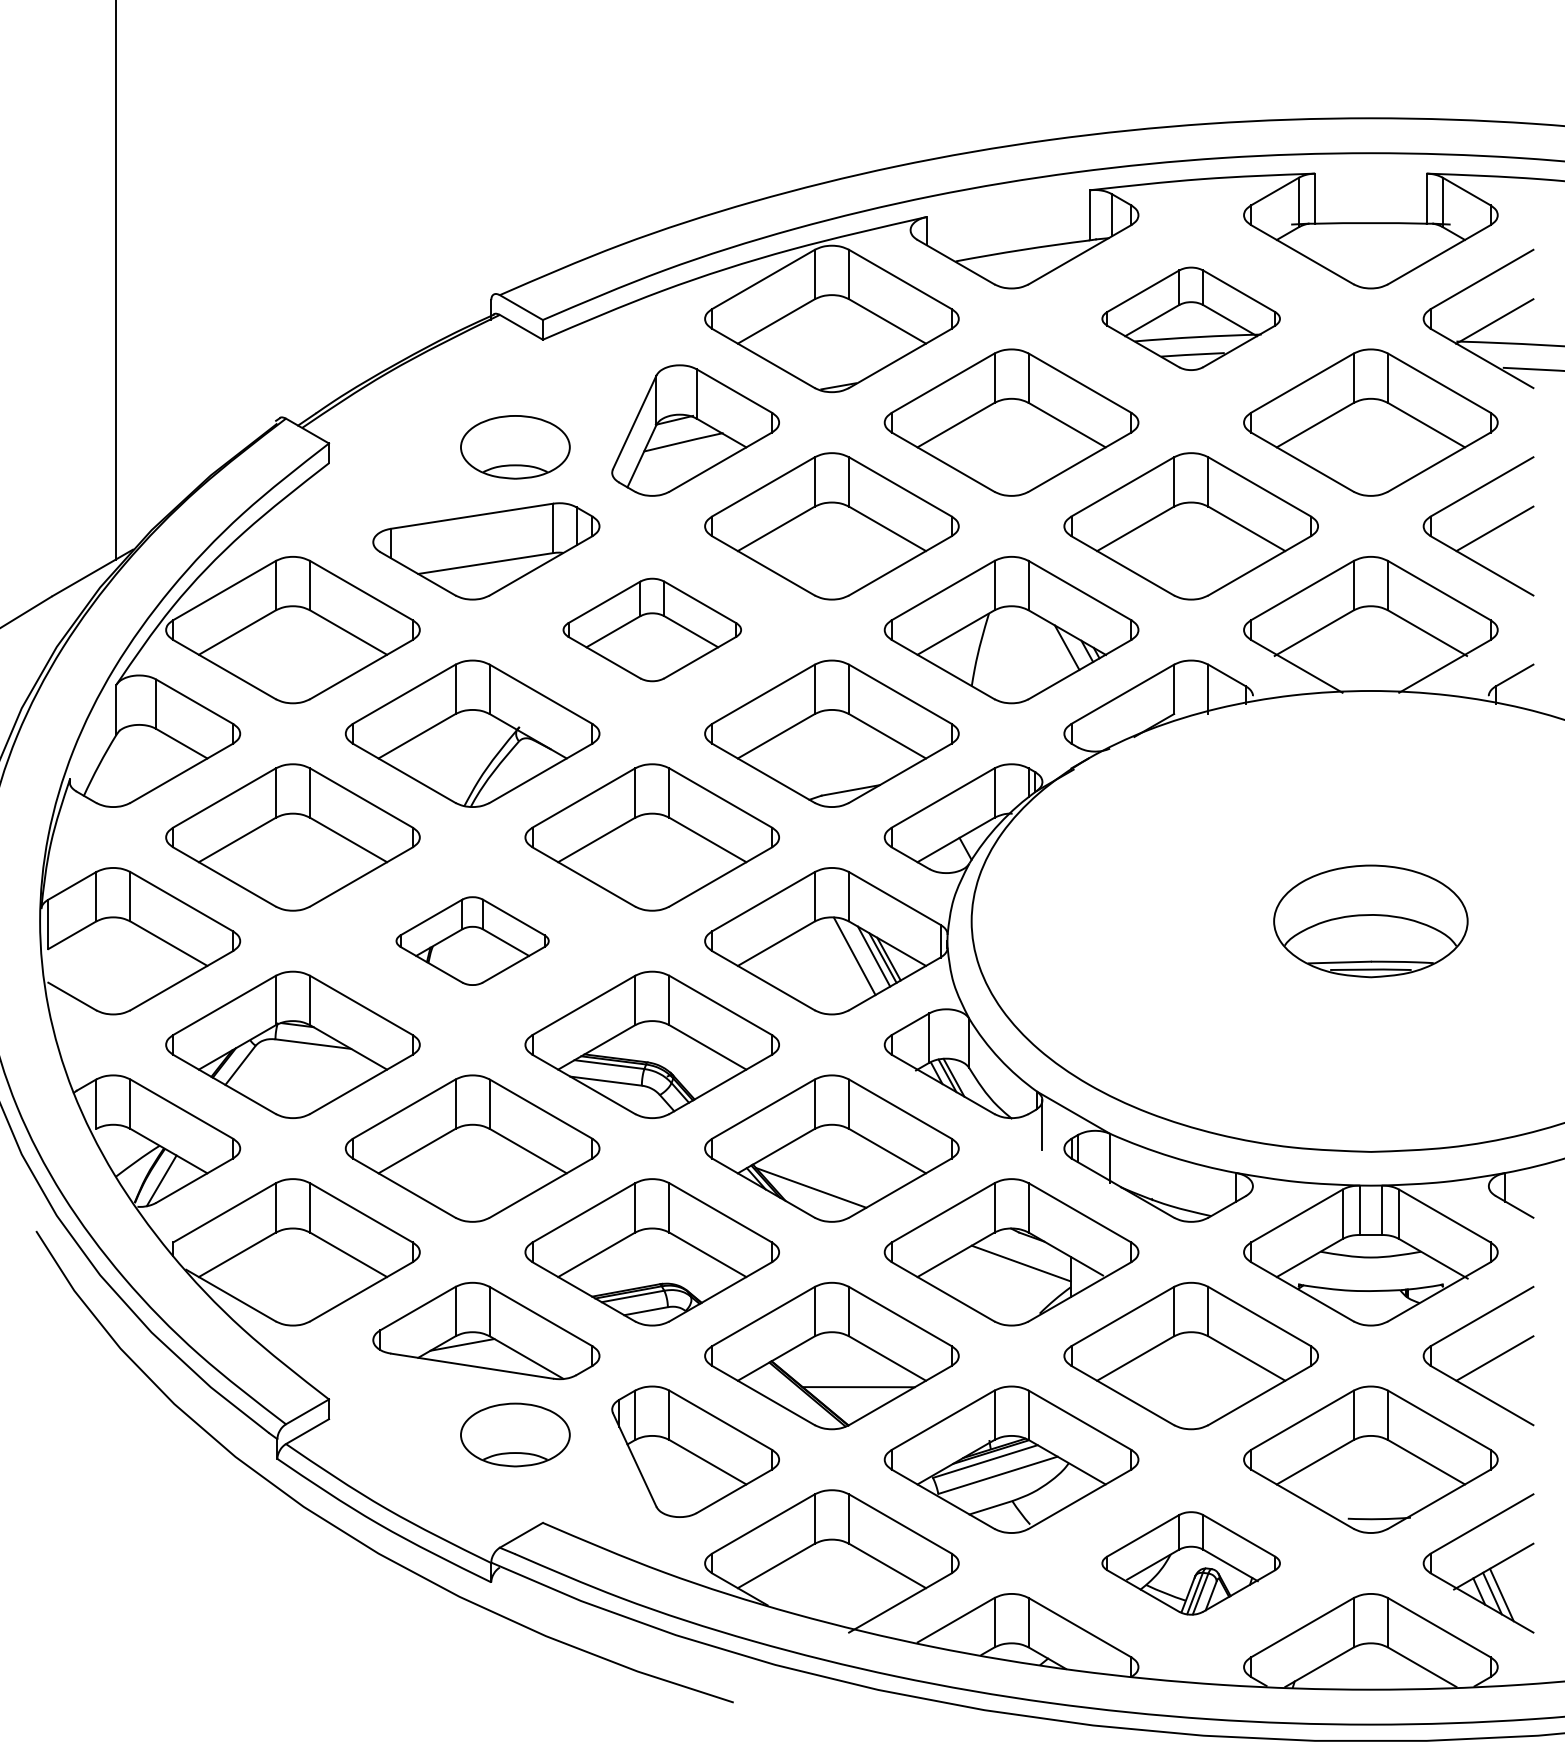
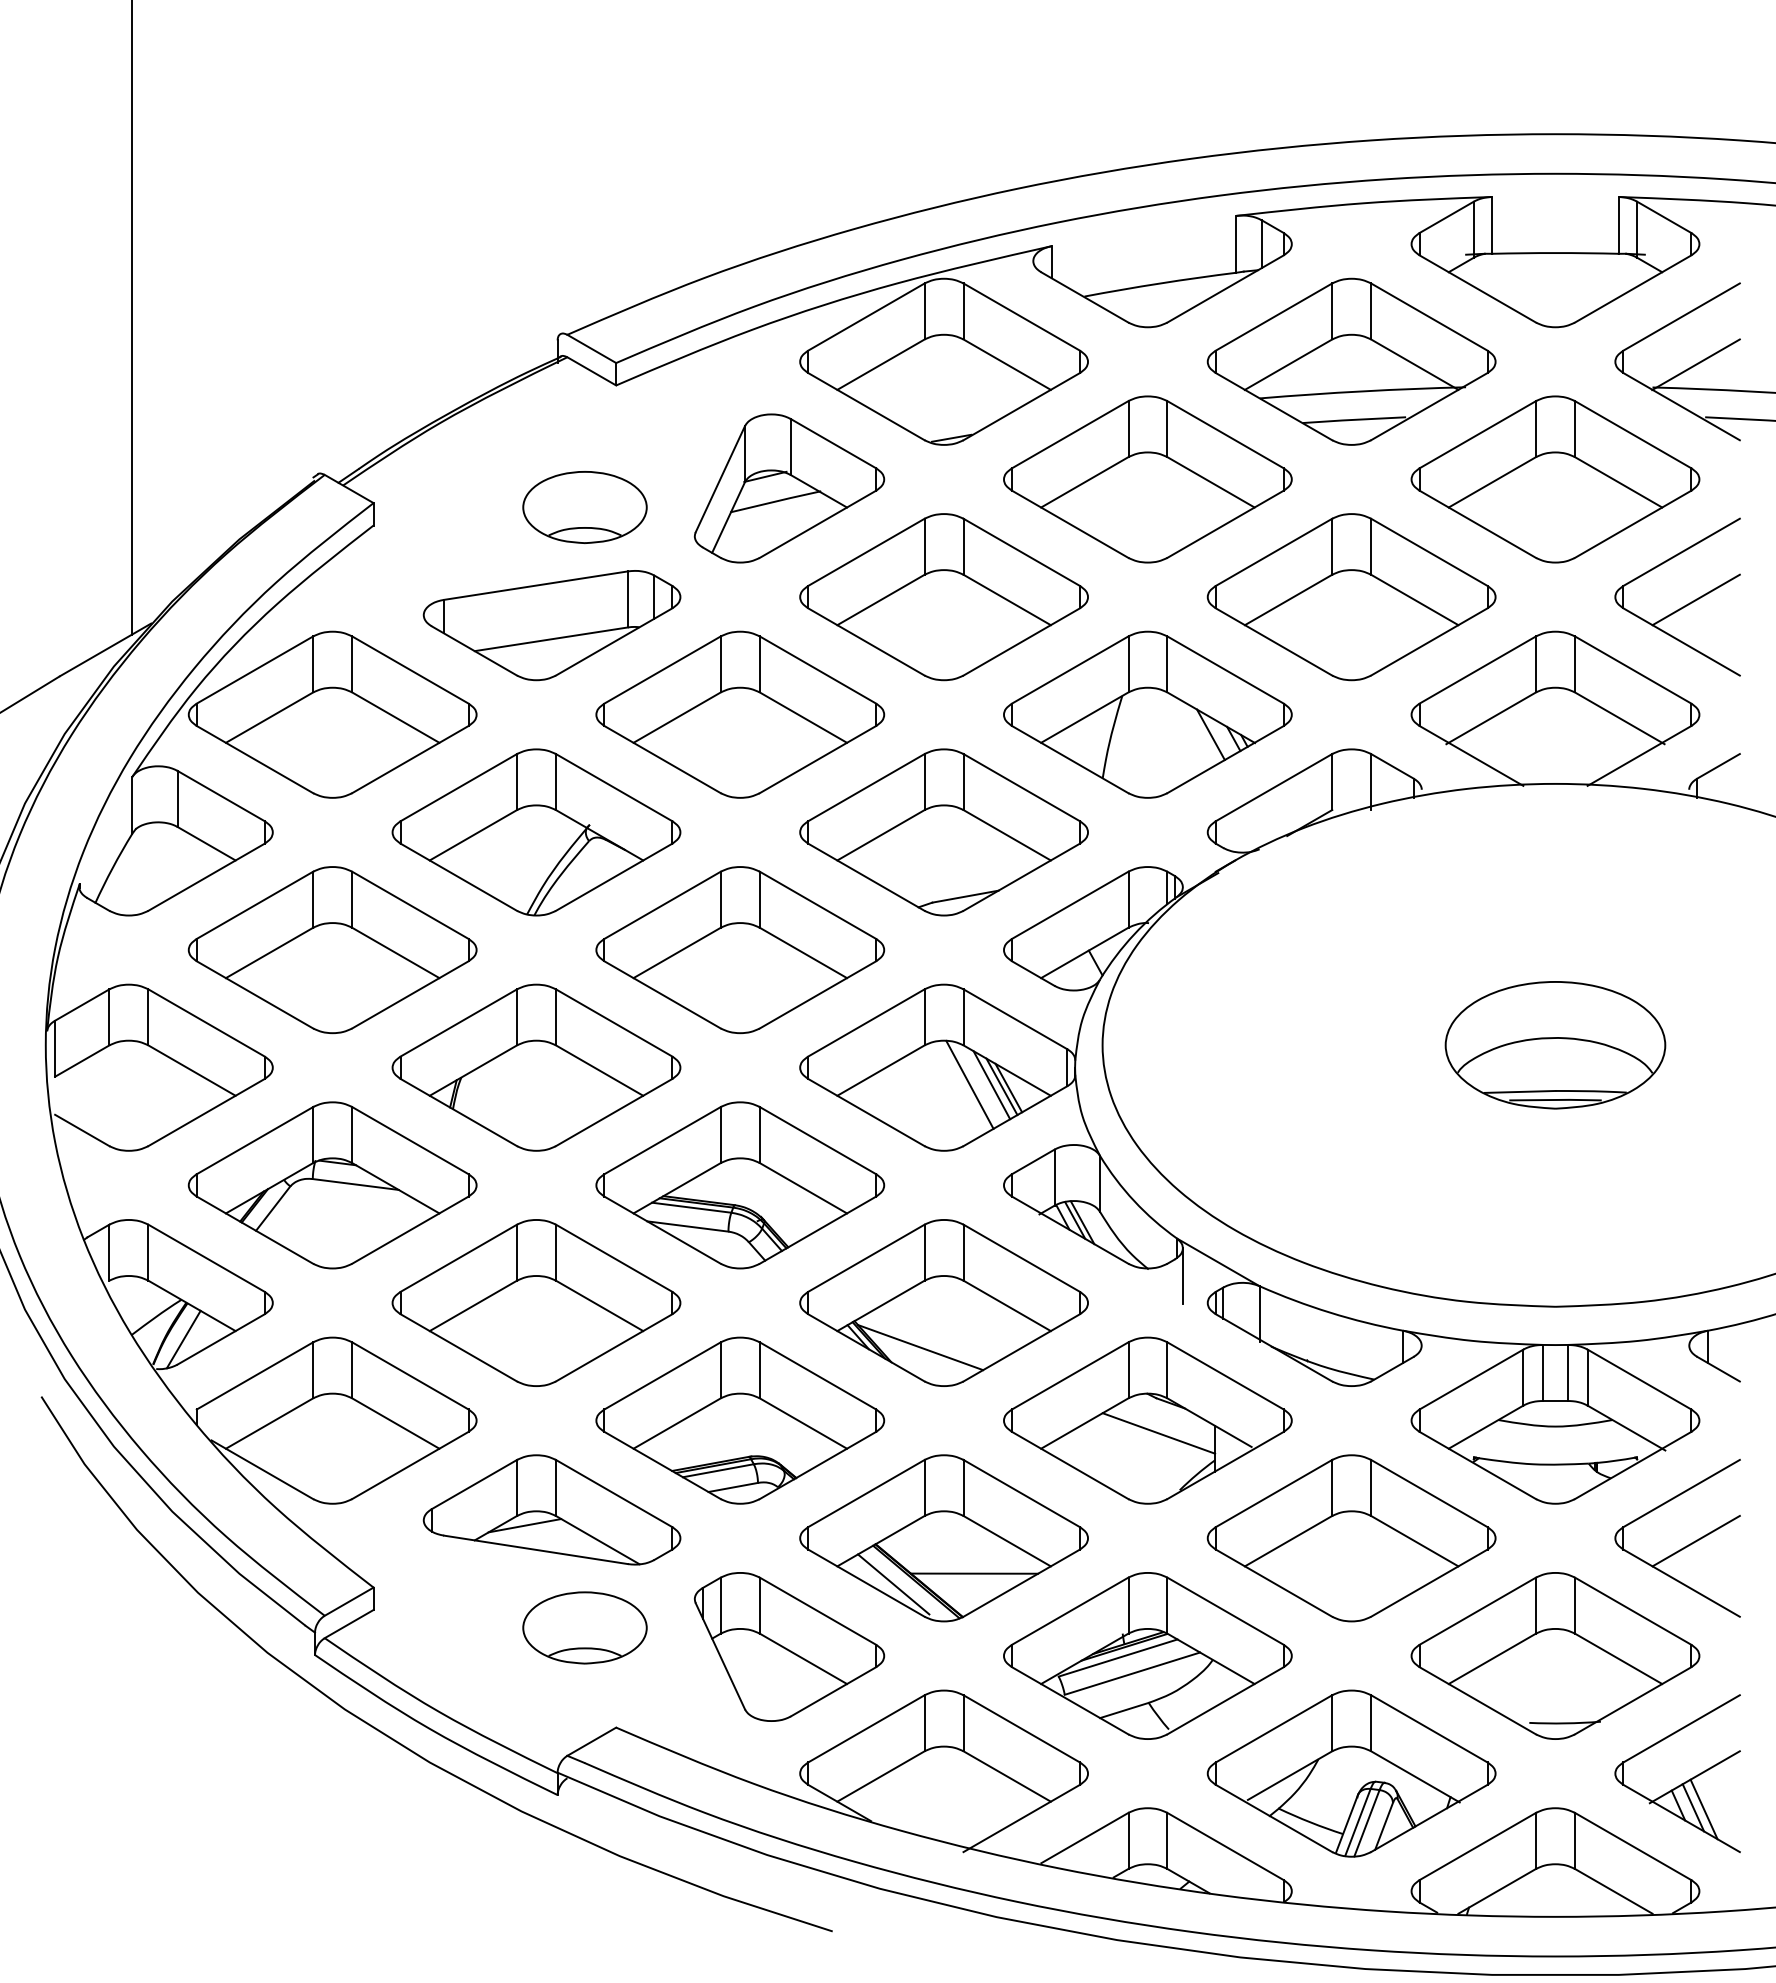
part: (1191, 318) -> (1351, 361), size x1.43
part: (652, 629) -> (740, 714), size x1.43
part: (472, 940) -> (536, 1067), size x1.67
line: (787, 1396) -> (893, 1584), added
part: (1191, 1563) -> (1351, 1773), size x1.43

